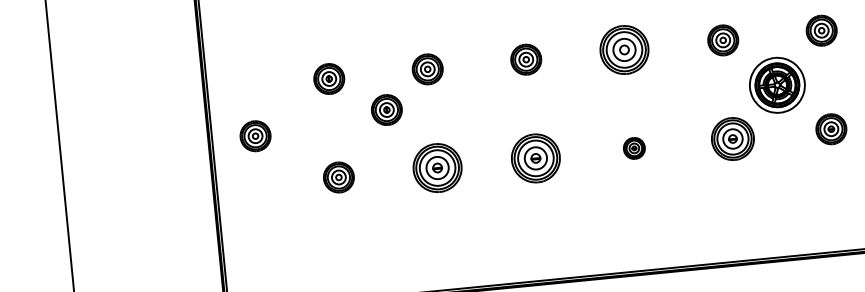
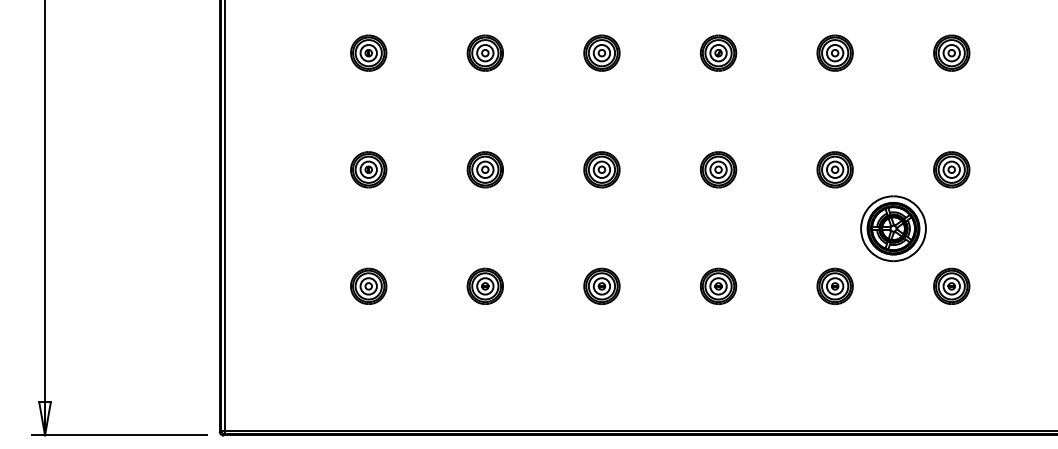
part: (624, 49) -> (718, 169), size x0.62
part: (386, 109) -> (432, 212), removed
part: (255, 135) -> (275, 227), removed
part: (732, 138) -> (834, 285), size x0.71
part: (634, 147) -> (718, 285), size x1.43
part: (535, 157) -> (601, 285), size x0.62
part: (436, 167) -> (484, 285), size x0.62

